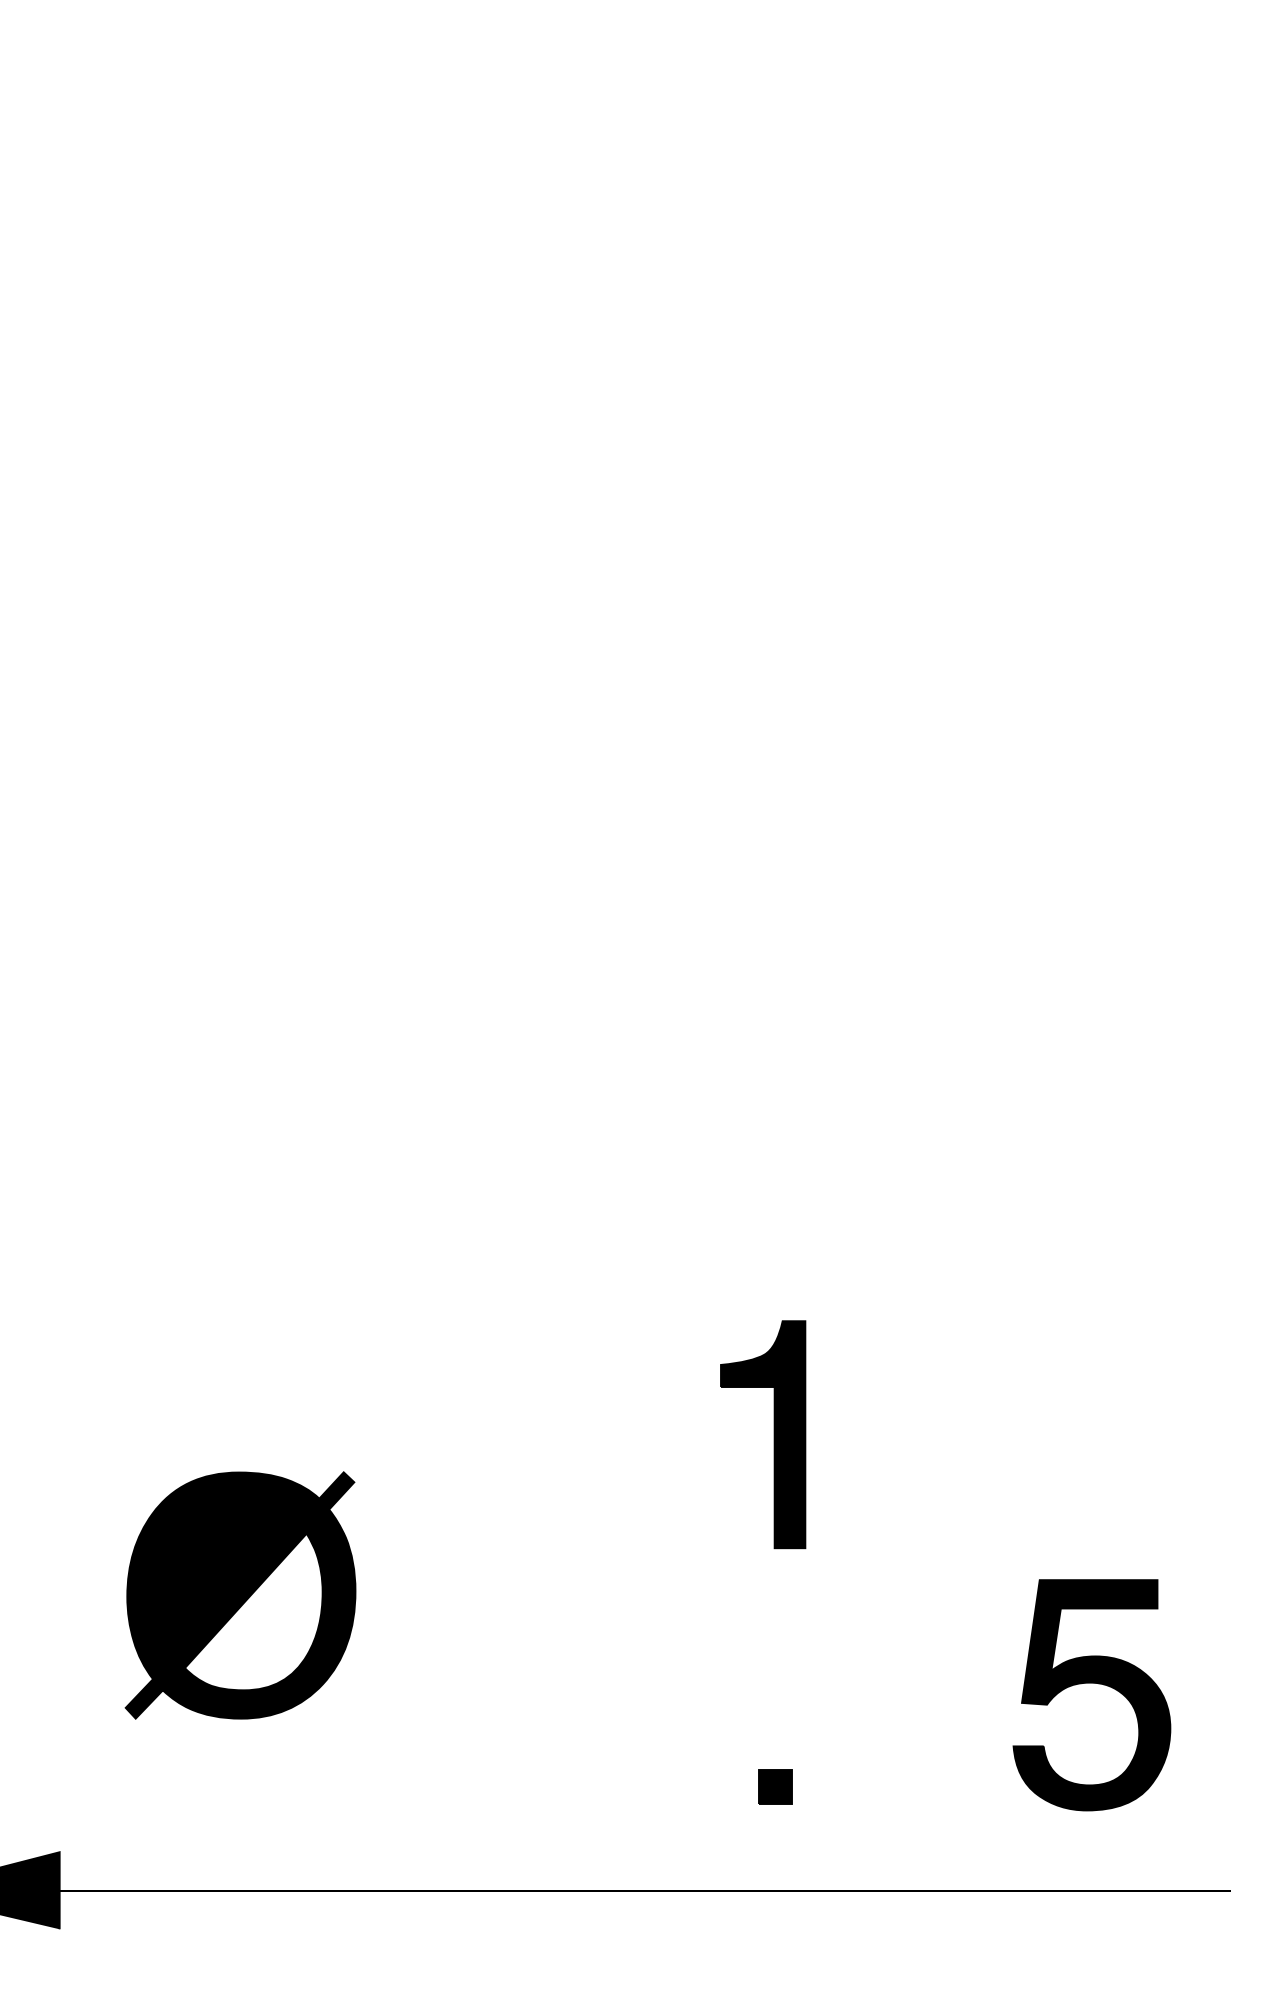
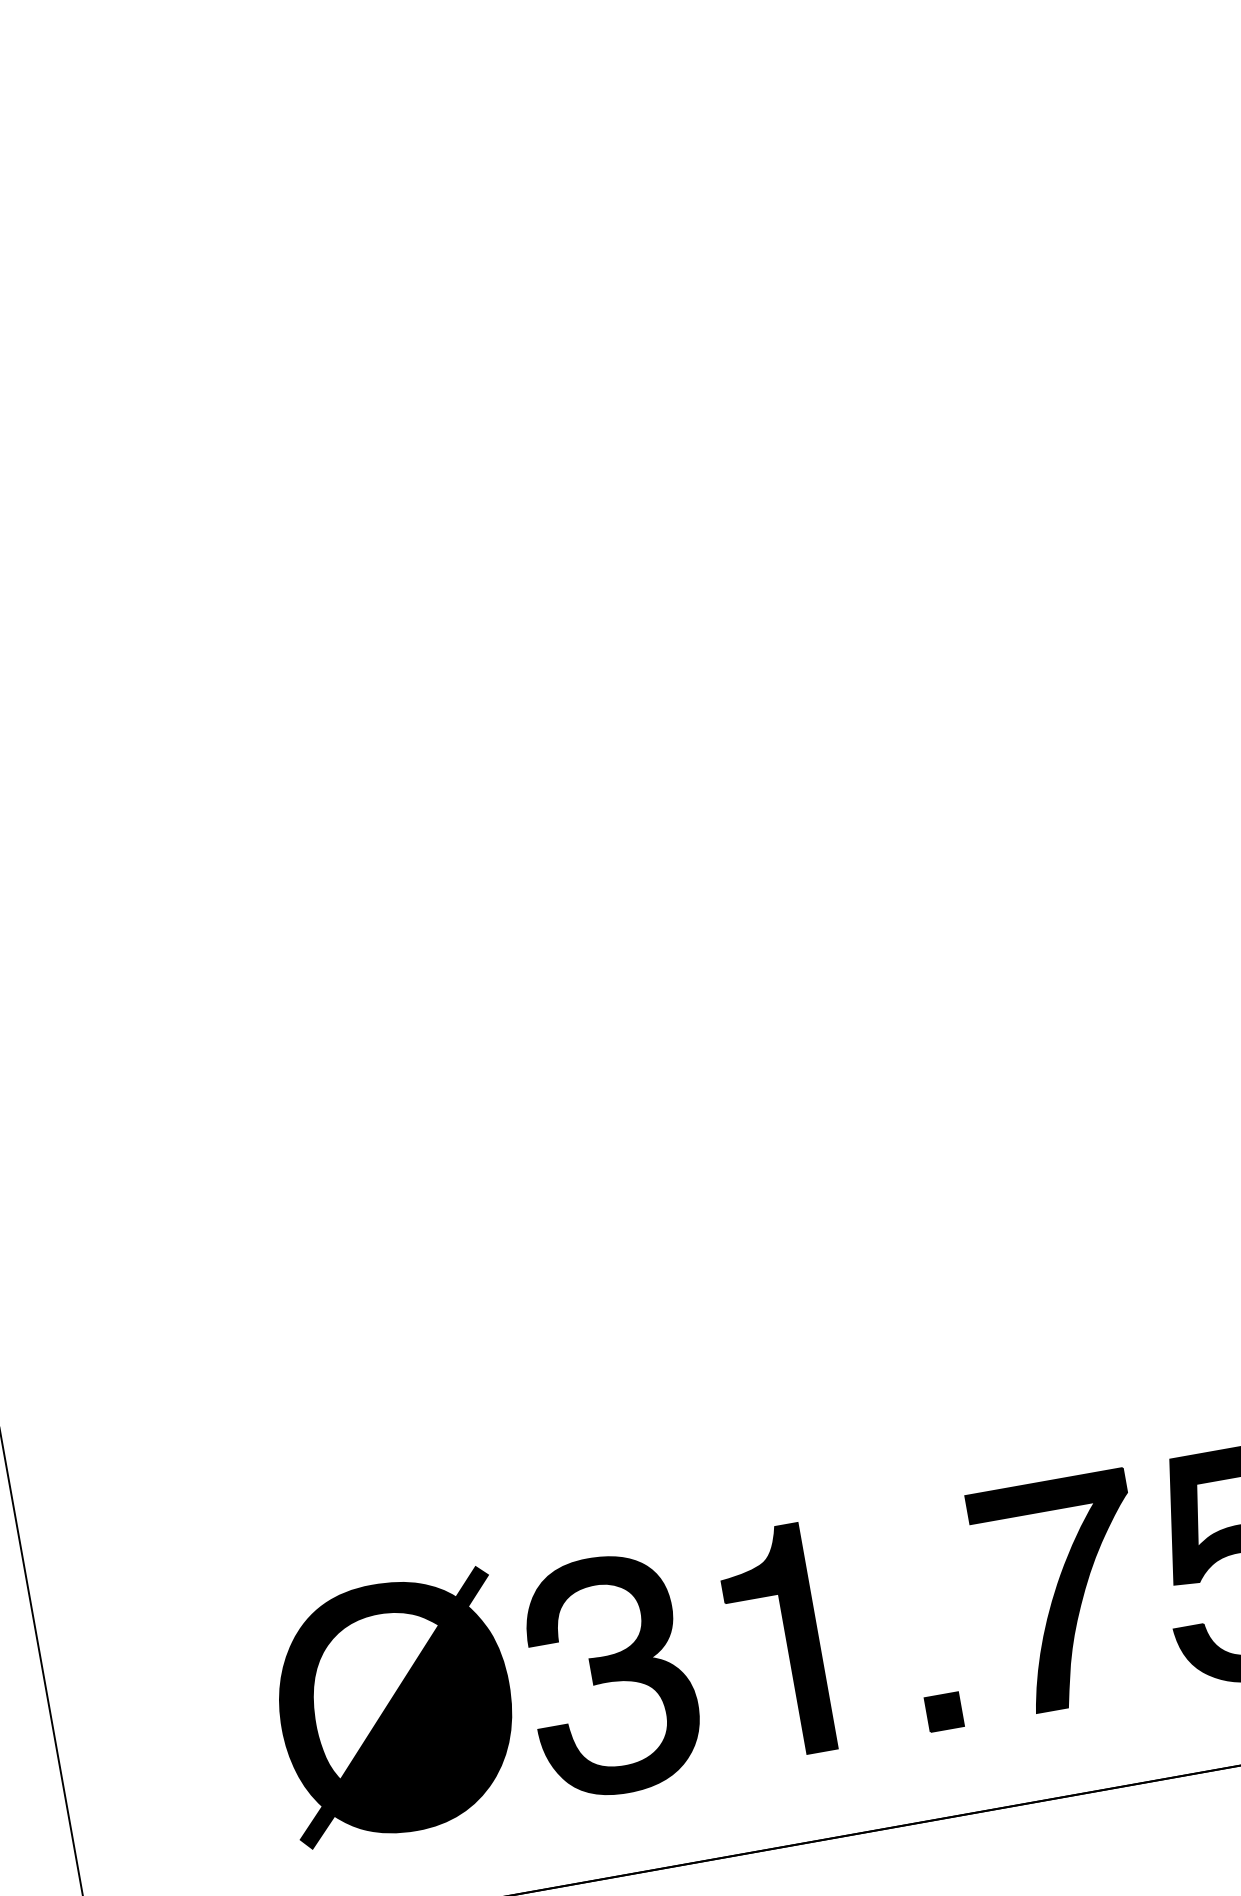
part: (773, 1434) -> (786, 1641), moved
part: (240, 1595) -> (394, 1707), moved
part: (912, 1692) -> (1063, 1593), added
part: (455, 1693) -> (609, 1675), added

